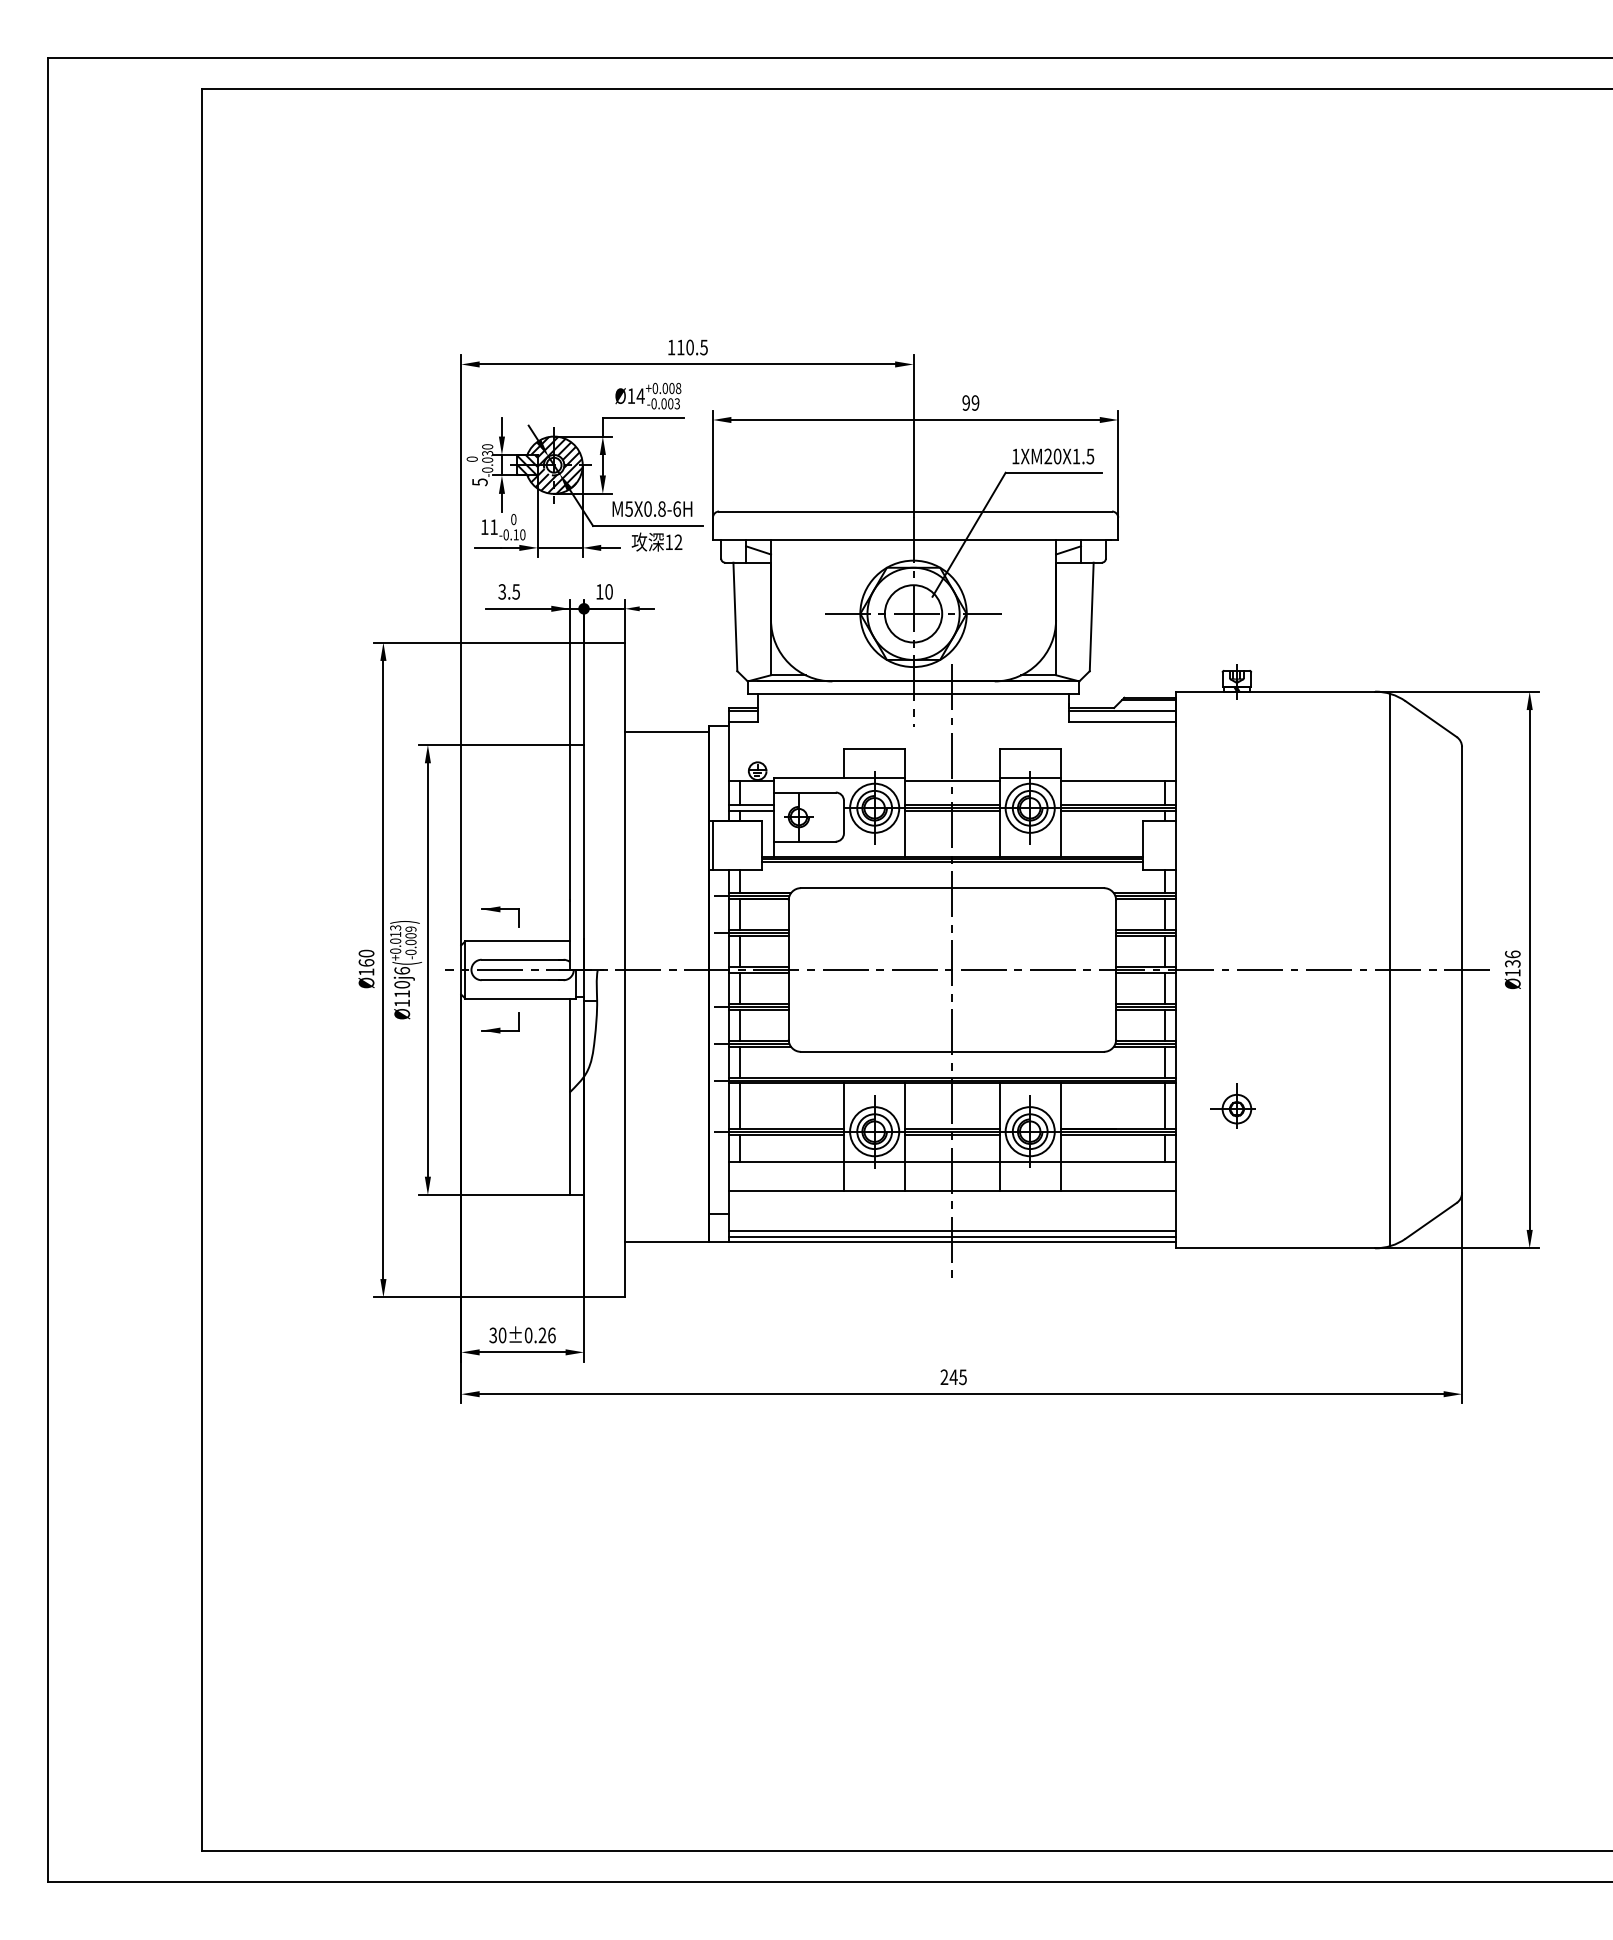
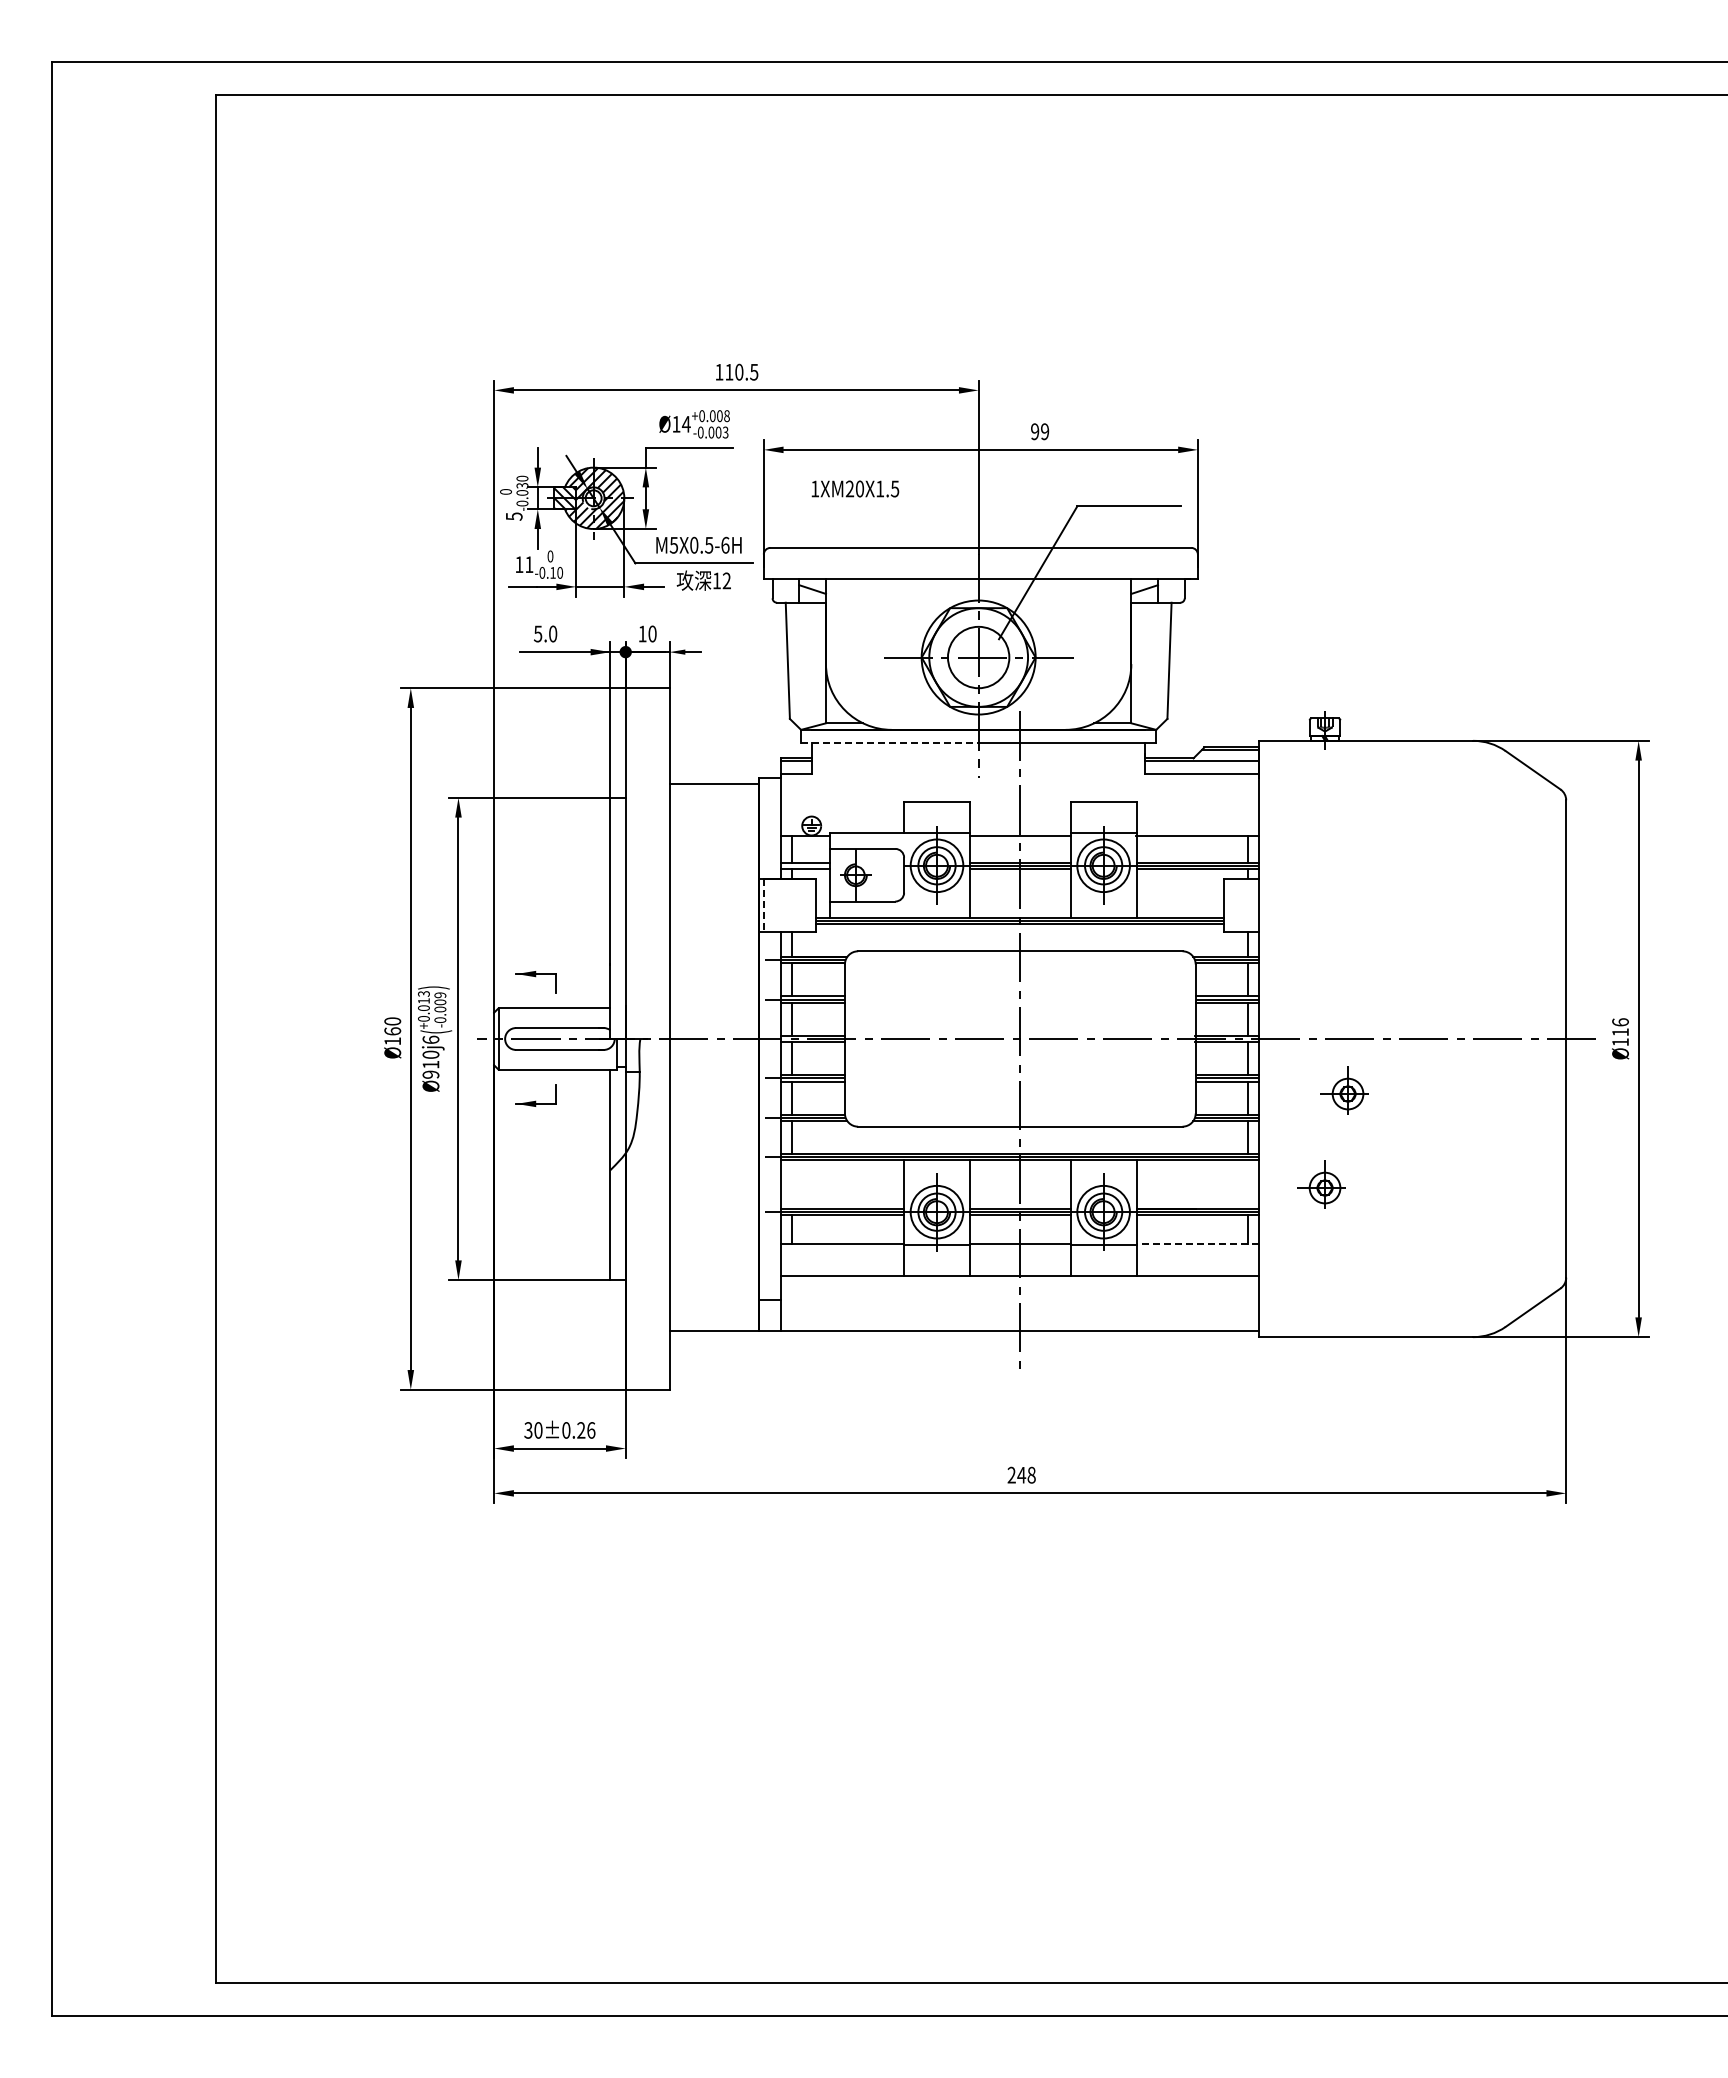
text: (1053, 456) -> (855, 488), moved
text: (662, 508) -> (709, 544), M5X0.8-6H -> M5X0.5-6H
text: (509, 591) -> (545, 633), 3.5 -> 5.0
line: (830, 694) -> (889, 743), solid -> dashed
line: (712, 845) -> (763, 905), solid -> dashed
text: (1512, 963) -> (1620, 1032), Ø136 -> Ø116
line: (1390, 969) -> (1489, 1038), removed
text: (401, 1003) -> (430, 1074), Ø110 -> Ø910
part: (1255, 1018) -> (1344, 1090), added
line: (739, 1105) -> (792, 1184), removed
line: (1165, 1105) -> (1248, 1184), removed
line: (1117, 1161) -> (1197, 1244), solid -> dashed
line: (952, 1230) -> (1020, 1318), removed
line: (952, 1237) -> (1020, 1325), removed
text: (962, 1376) -> (1031, 1474), 245 -> 248

